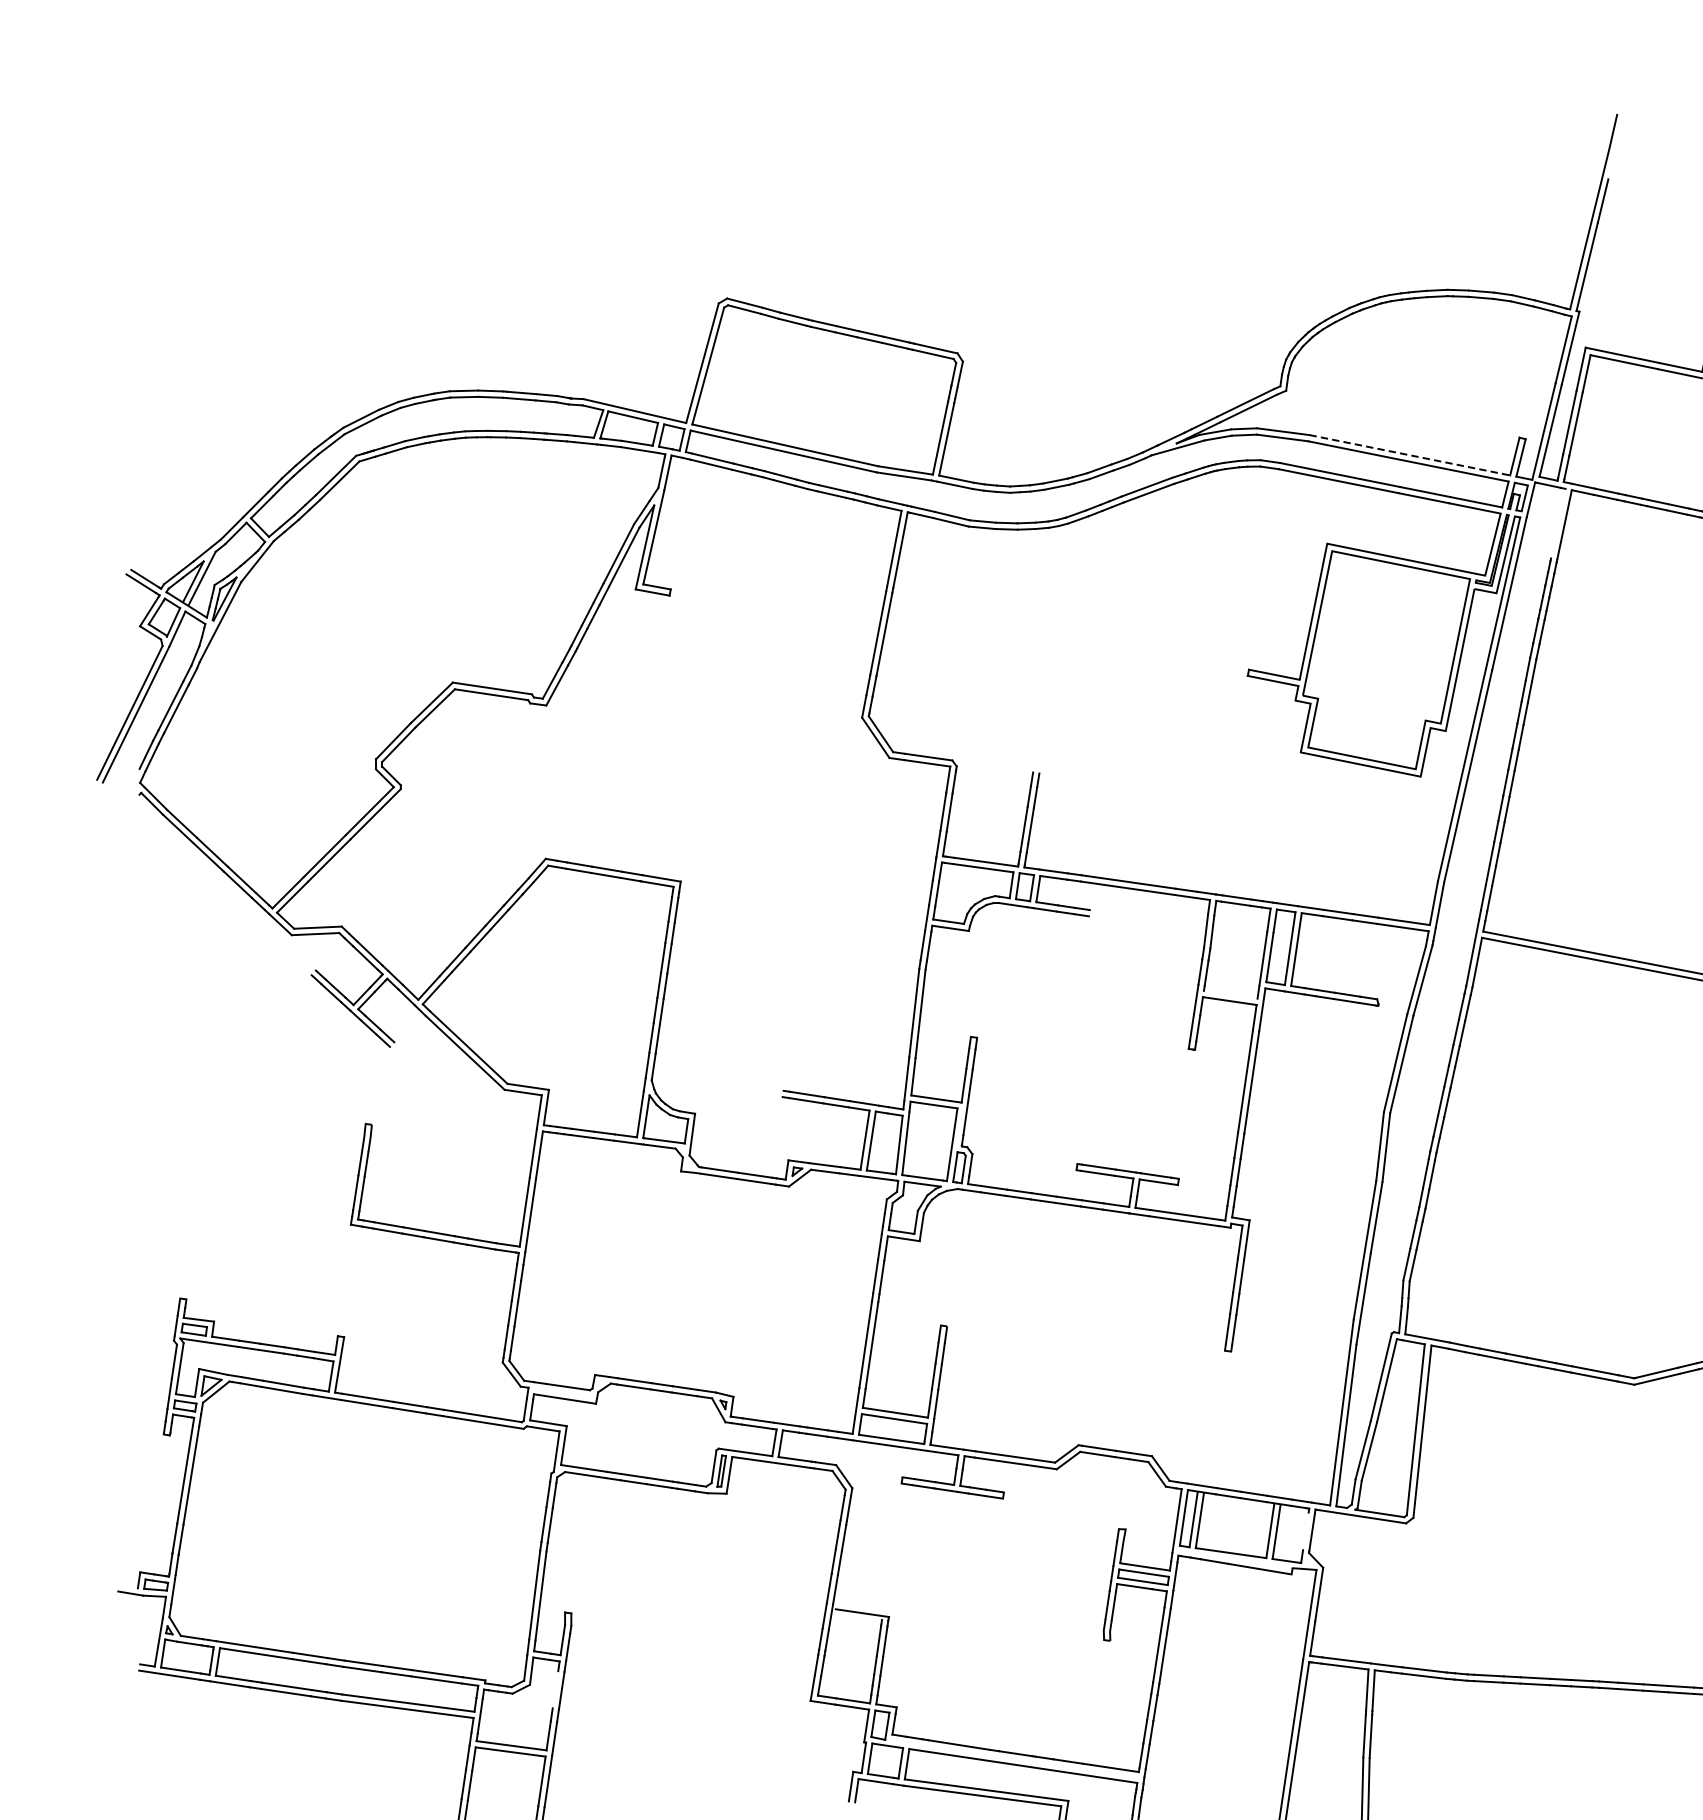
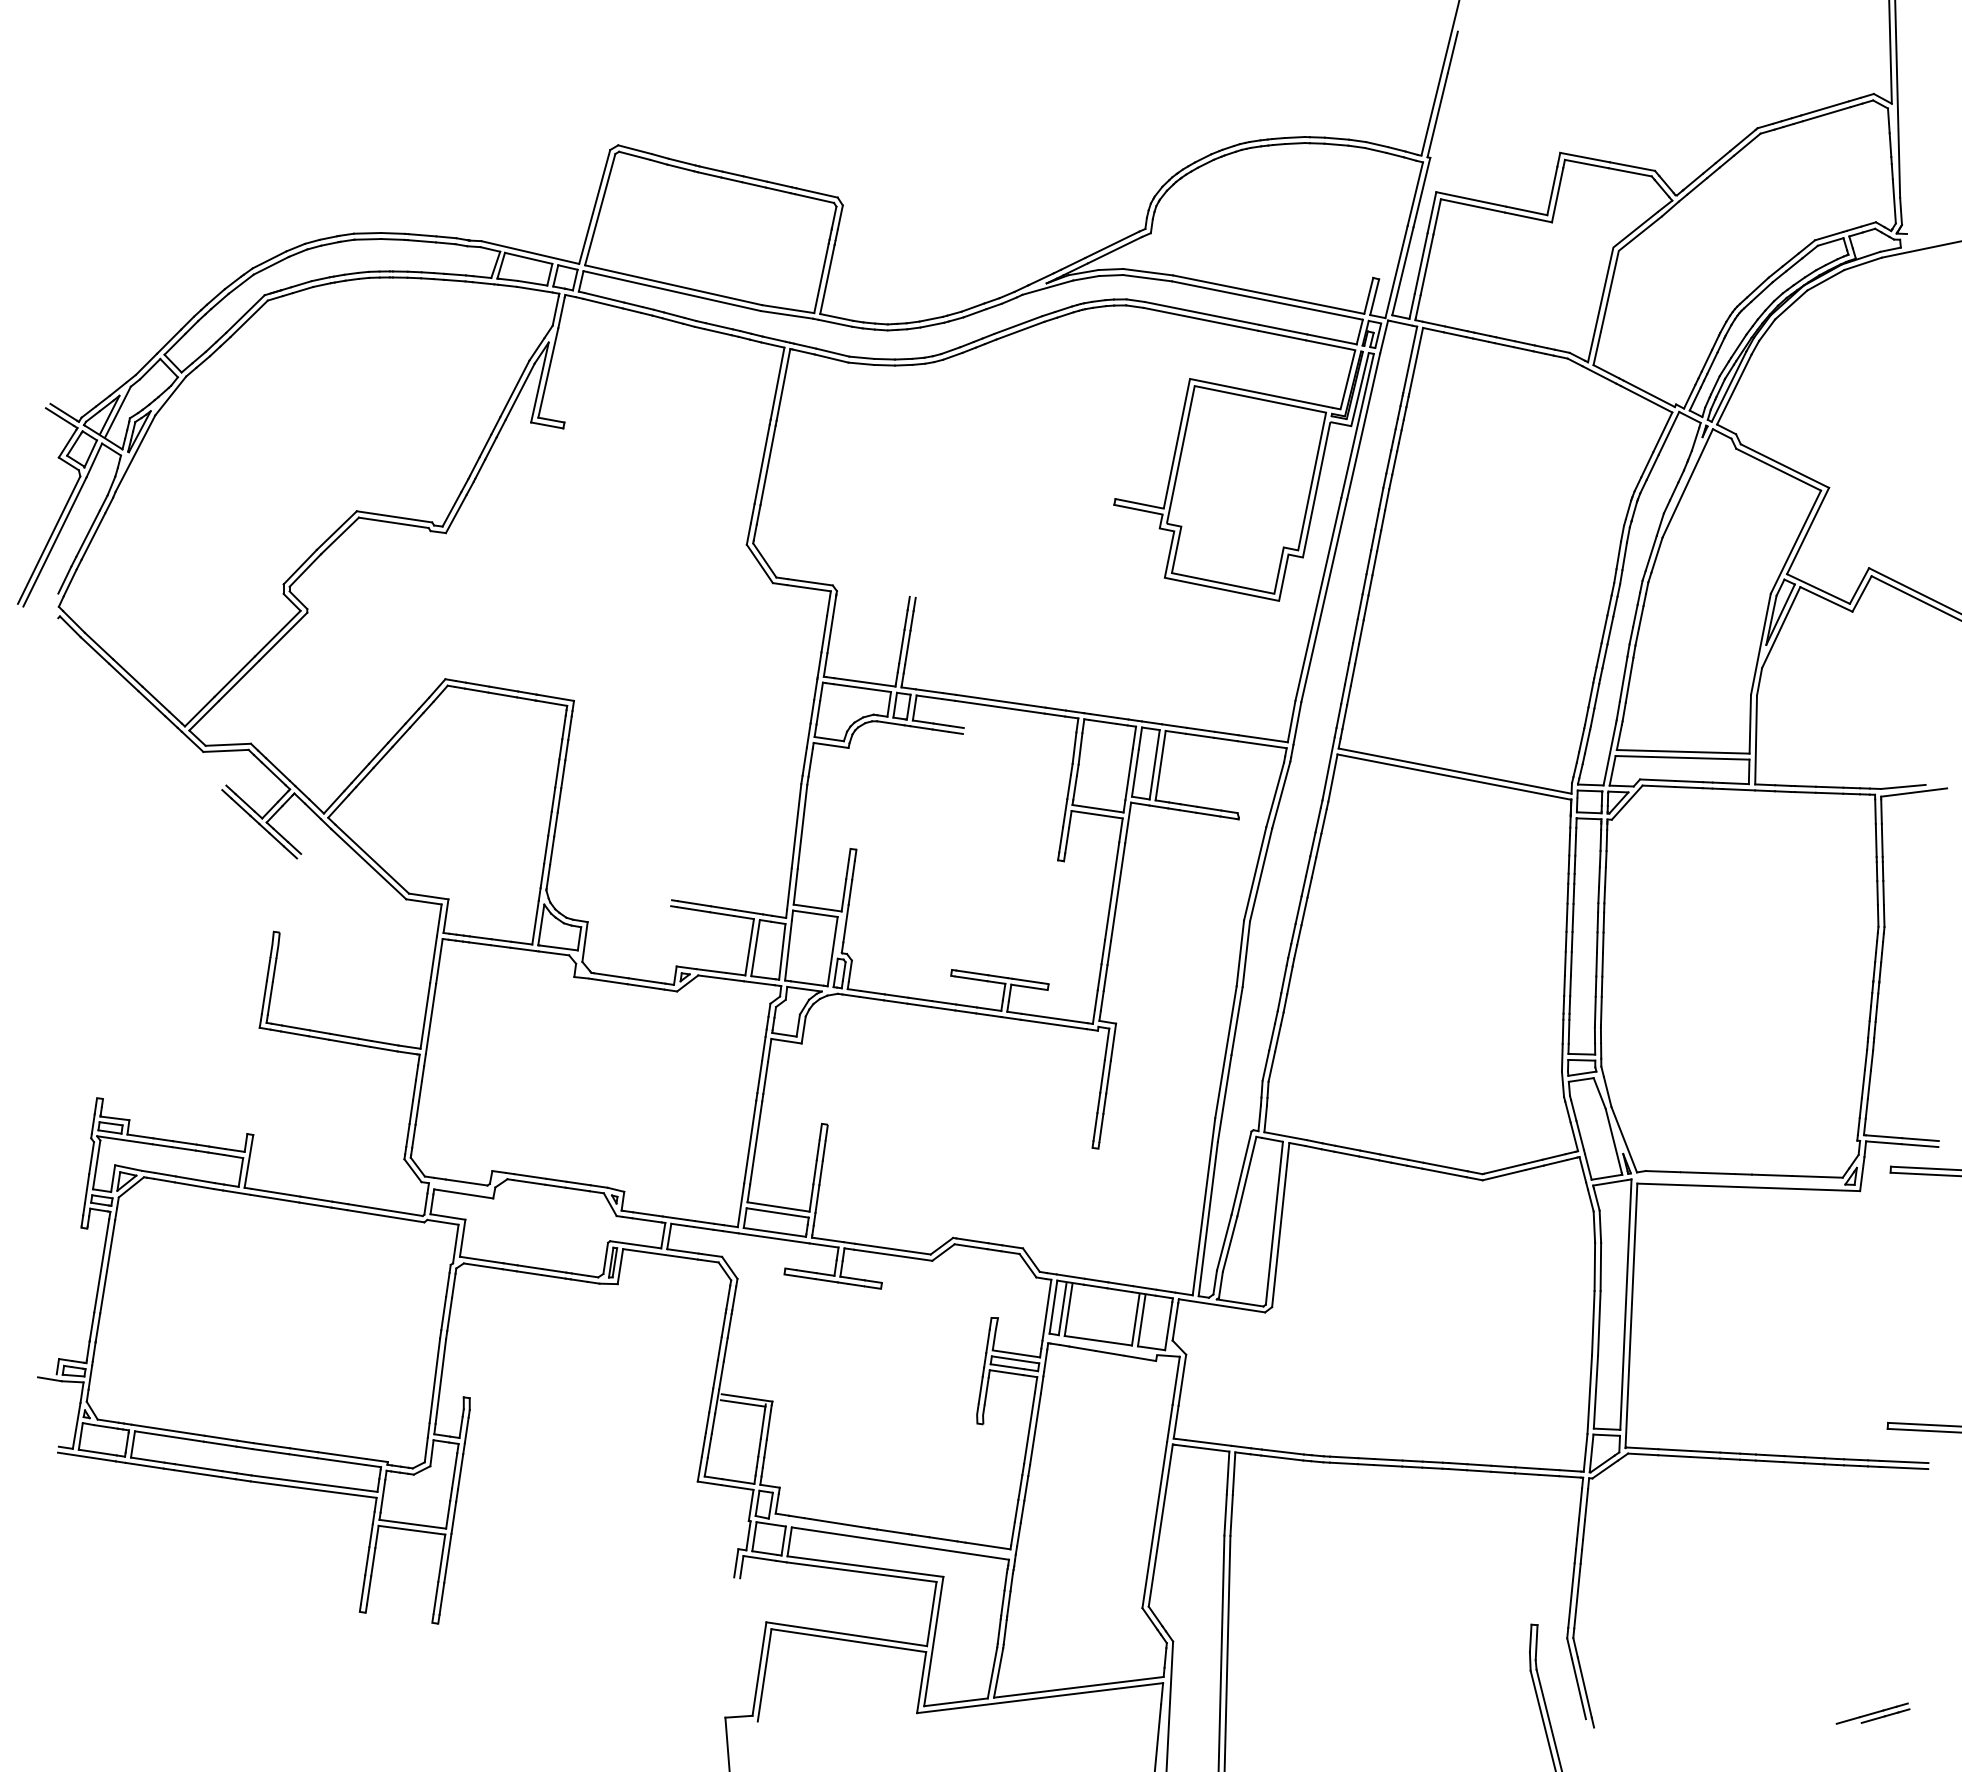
line: (1409, 455) -> (1268, 294), dashed -> solid
line: (1558, 523) -> (1410, 359), added
line: (1230, 994) -> (1097, 808), added
line: (1305, 1530) -> (1169, 1319), added
line: (857, 1618) -> (742, 1403), added
line: (555, 1689) -> (454, 1470), added

